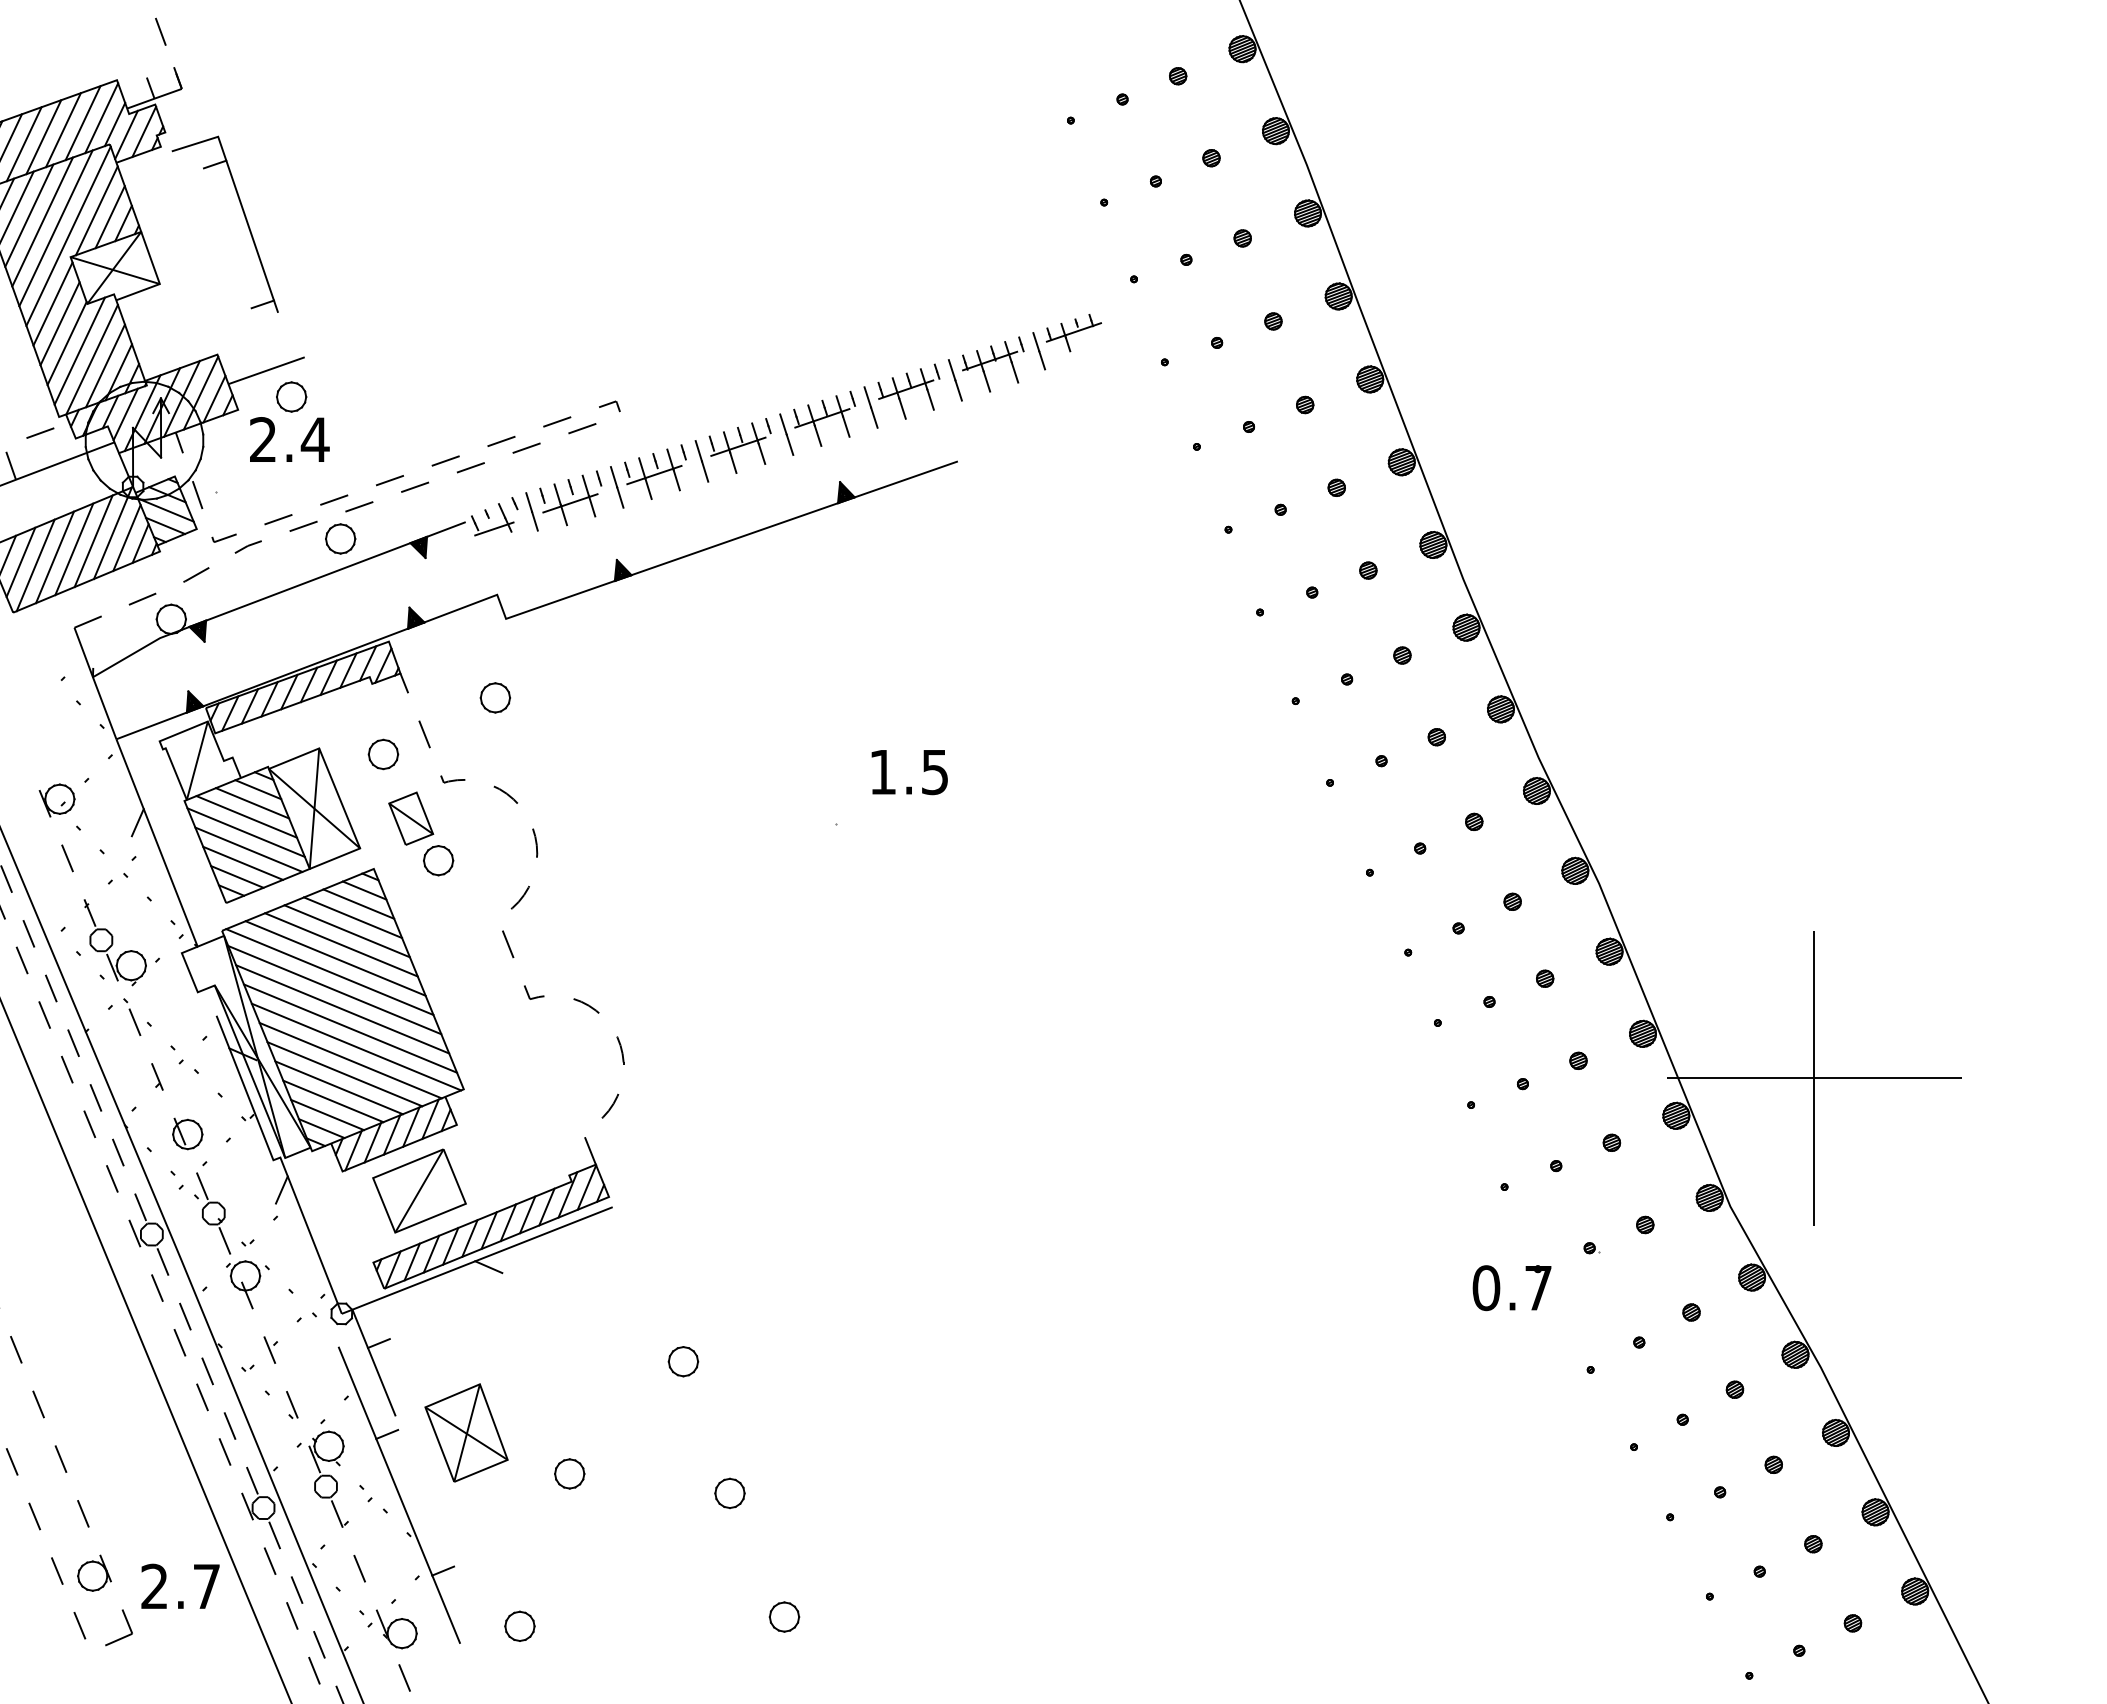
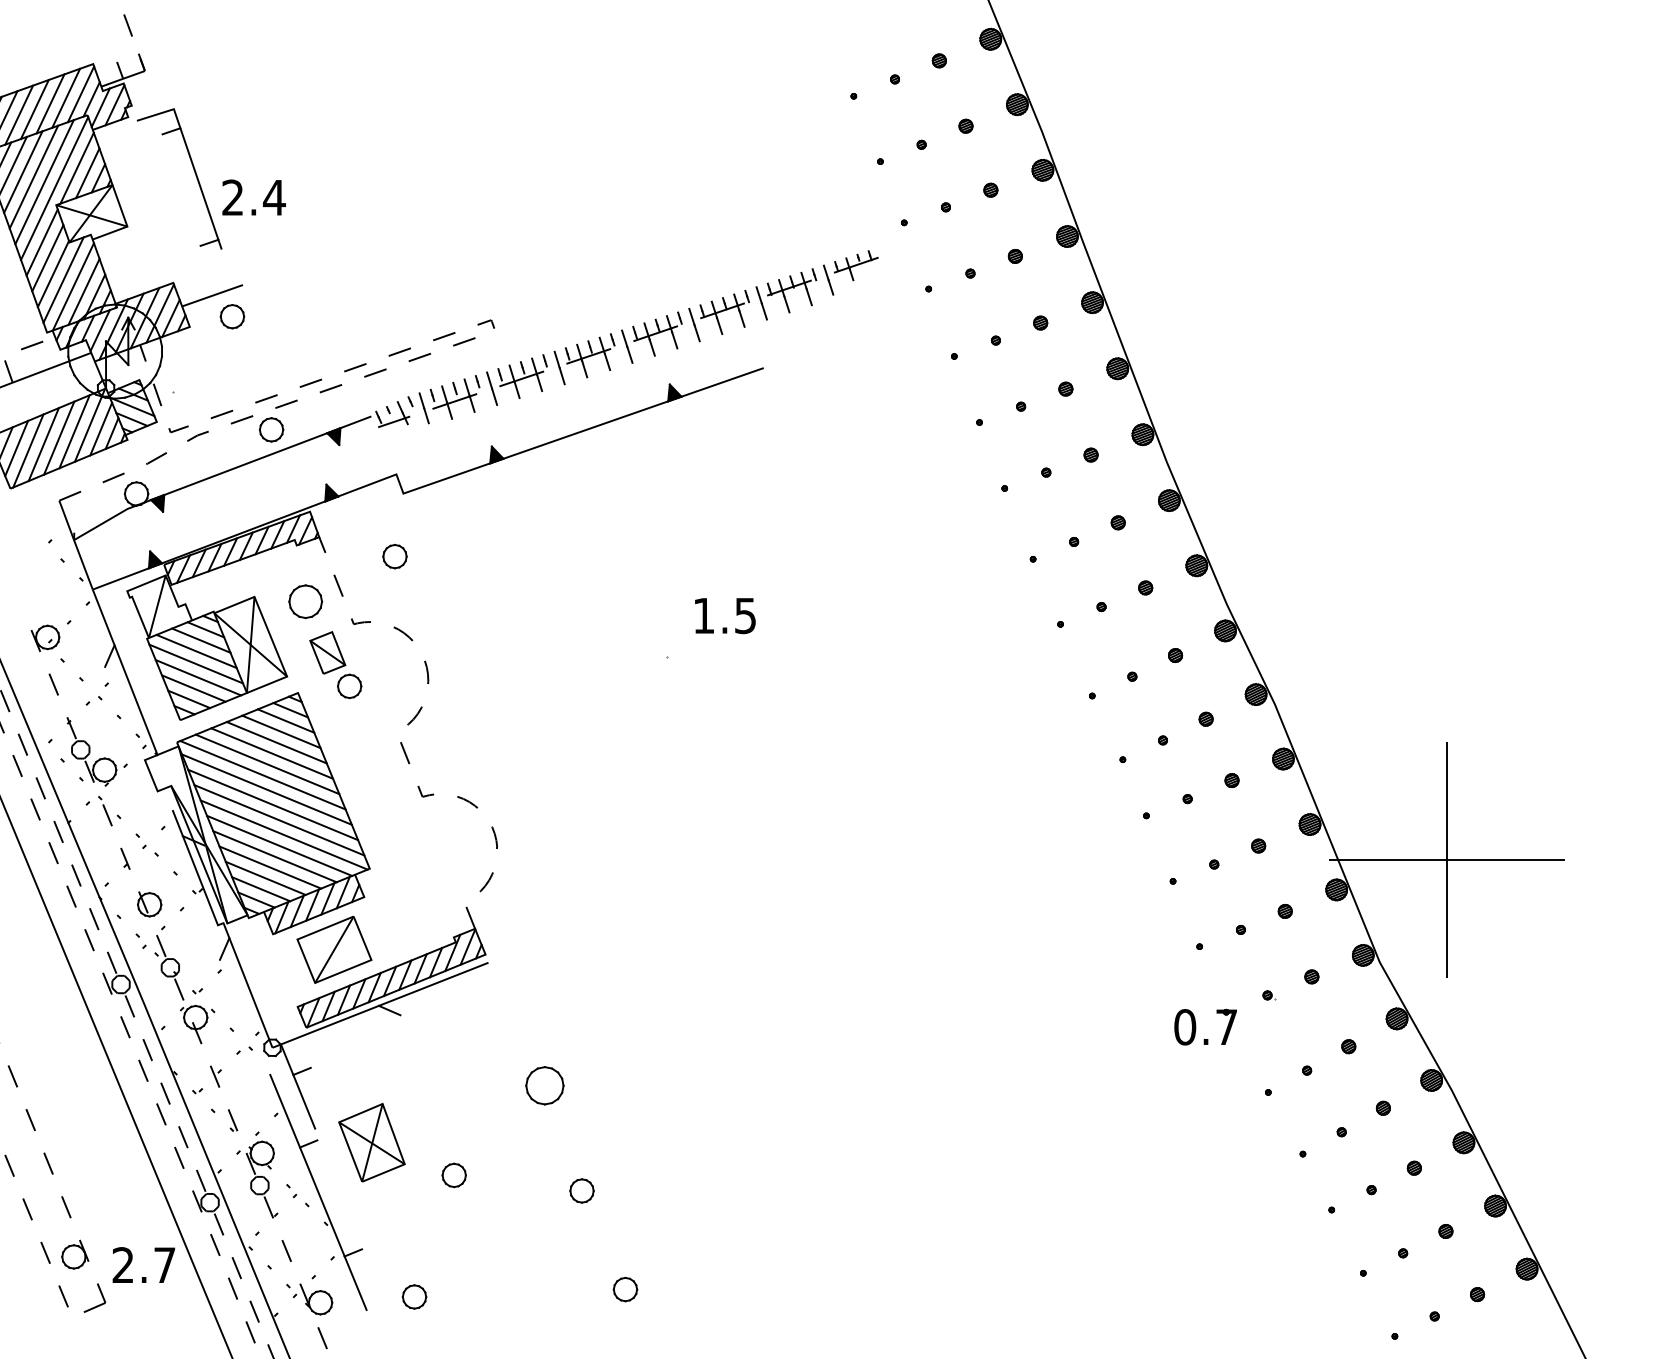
text: (289, 439) -> (253, 197), moved
part: (383, 754) -> (305, 601), size x1.4
part: (683, 1361) -> (544, 1085), size x1.6

